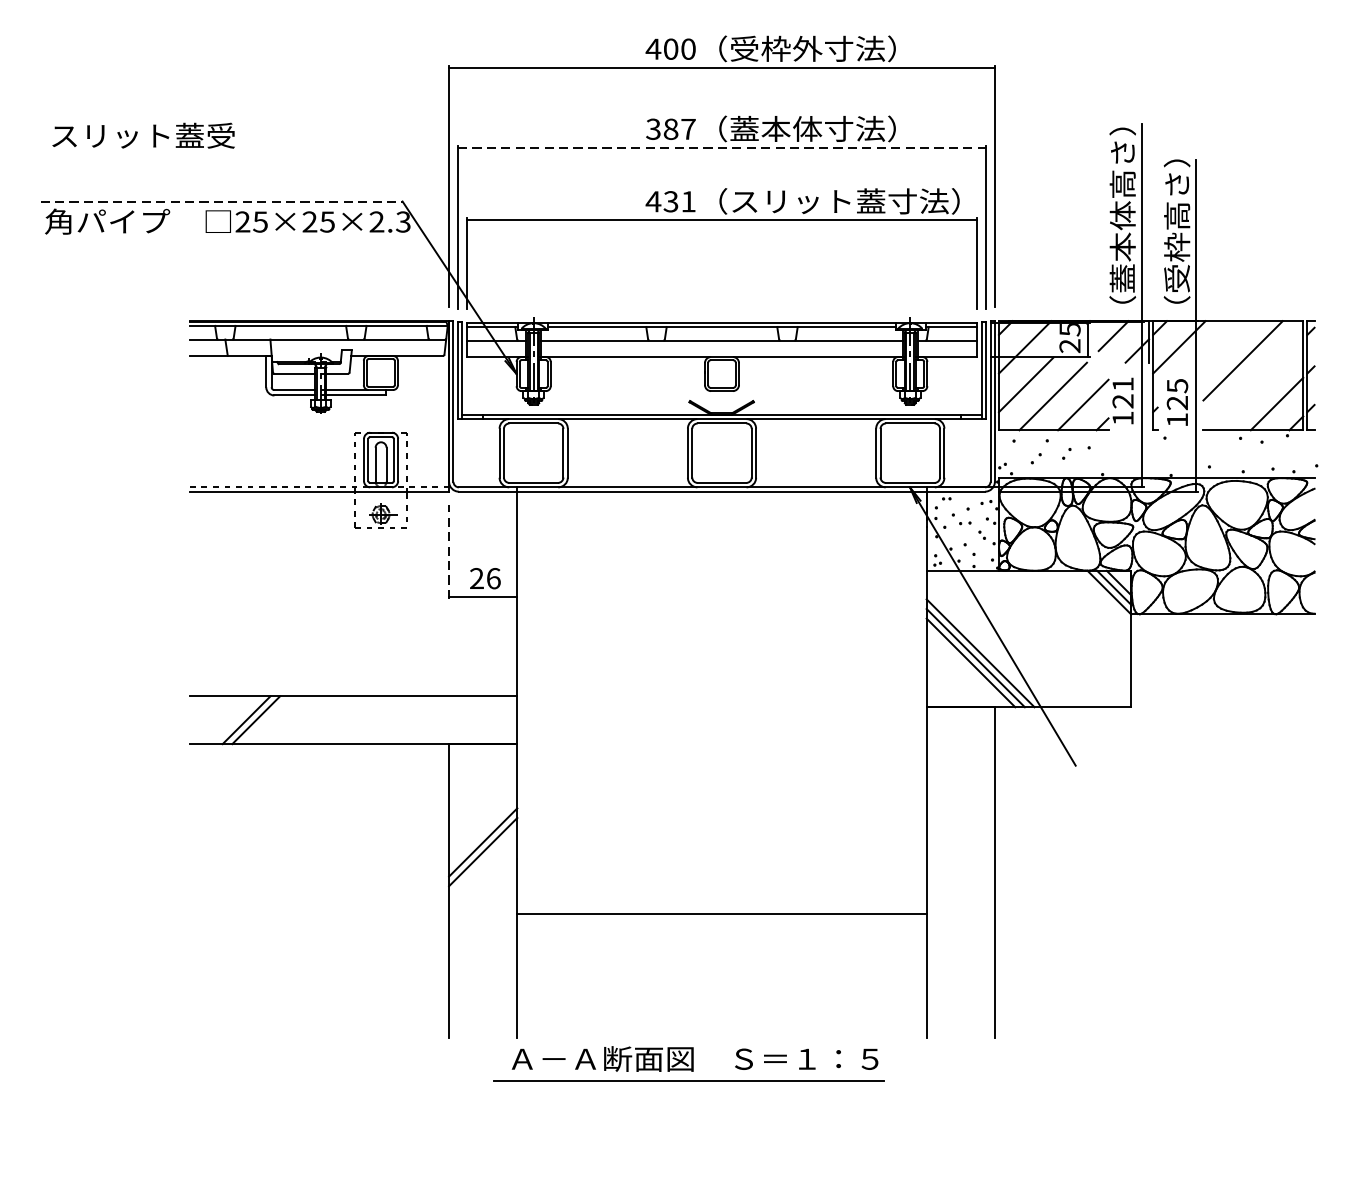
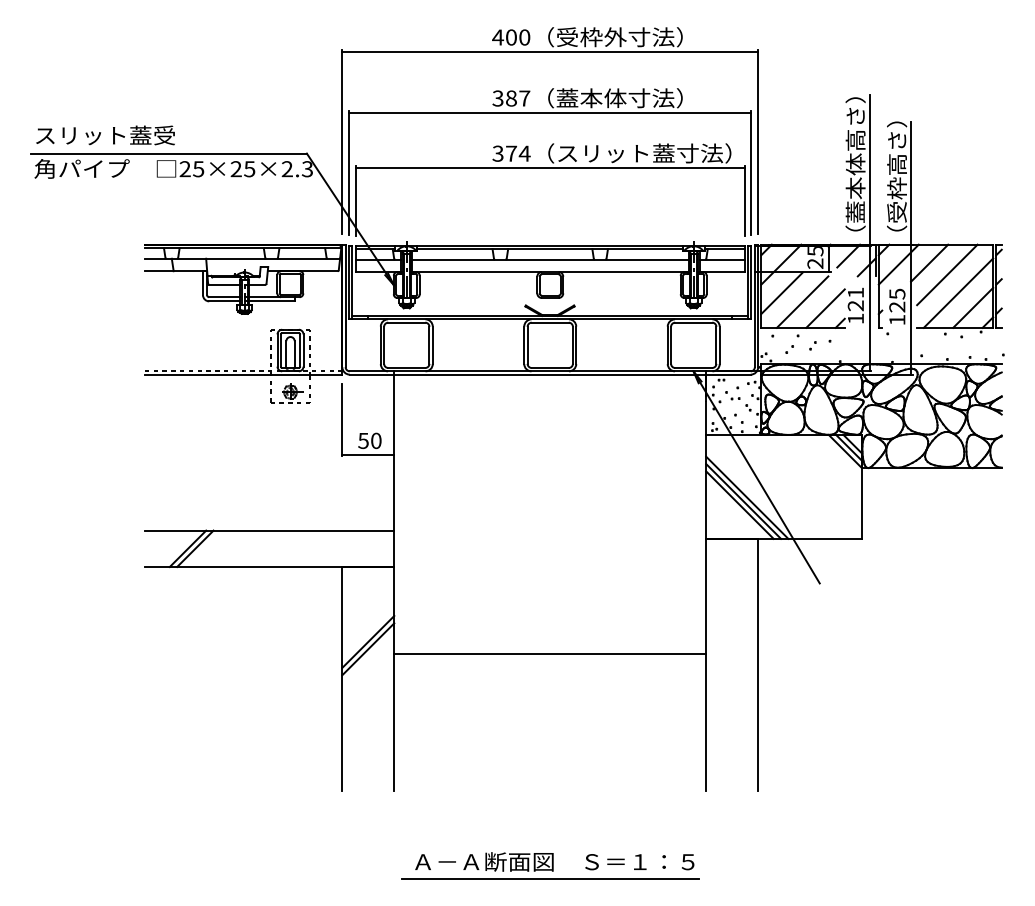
text: (143, 135) -> (105, 135), moved
line: (722, 147) -> (550, 112), dashed -> solid
line: (220, 201) -> (168, 153), dashed -> solid
text: (671, 201) -> (511, 153), 431 -> 374
line: (1219, 344) -> (929, 262), added
line: (1257, 383) -> (958, 292), added
line: (449, 550) -> (342, 419), dashed -> solid
text: (484, 578) -> (369, 440), 26 -> 50
line: (722, 914) -> (550, 654), moved
part: (689, 1063) -> (550, 865), moved

